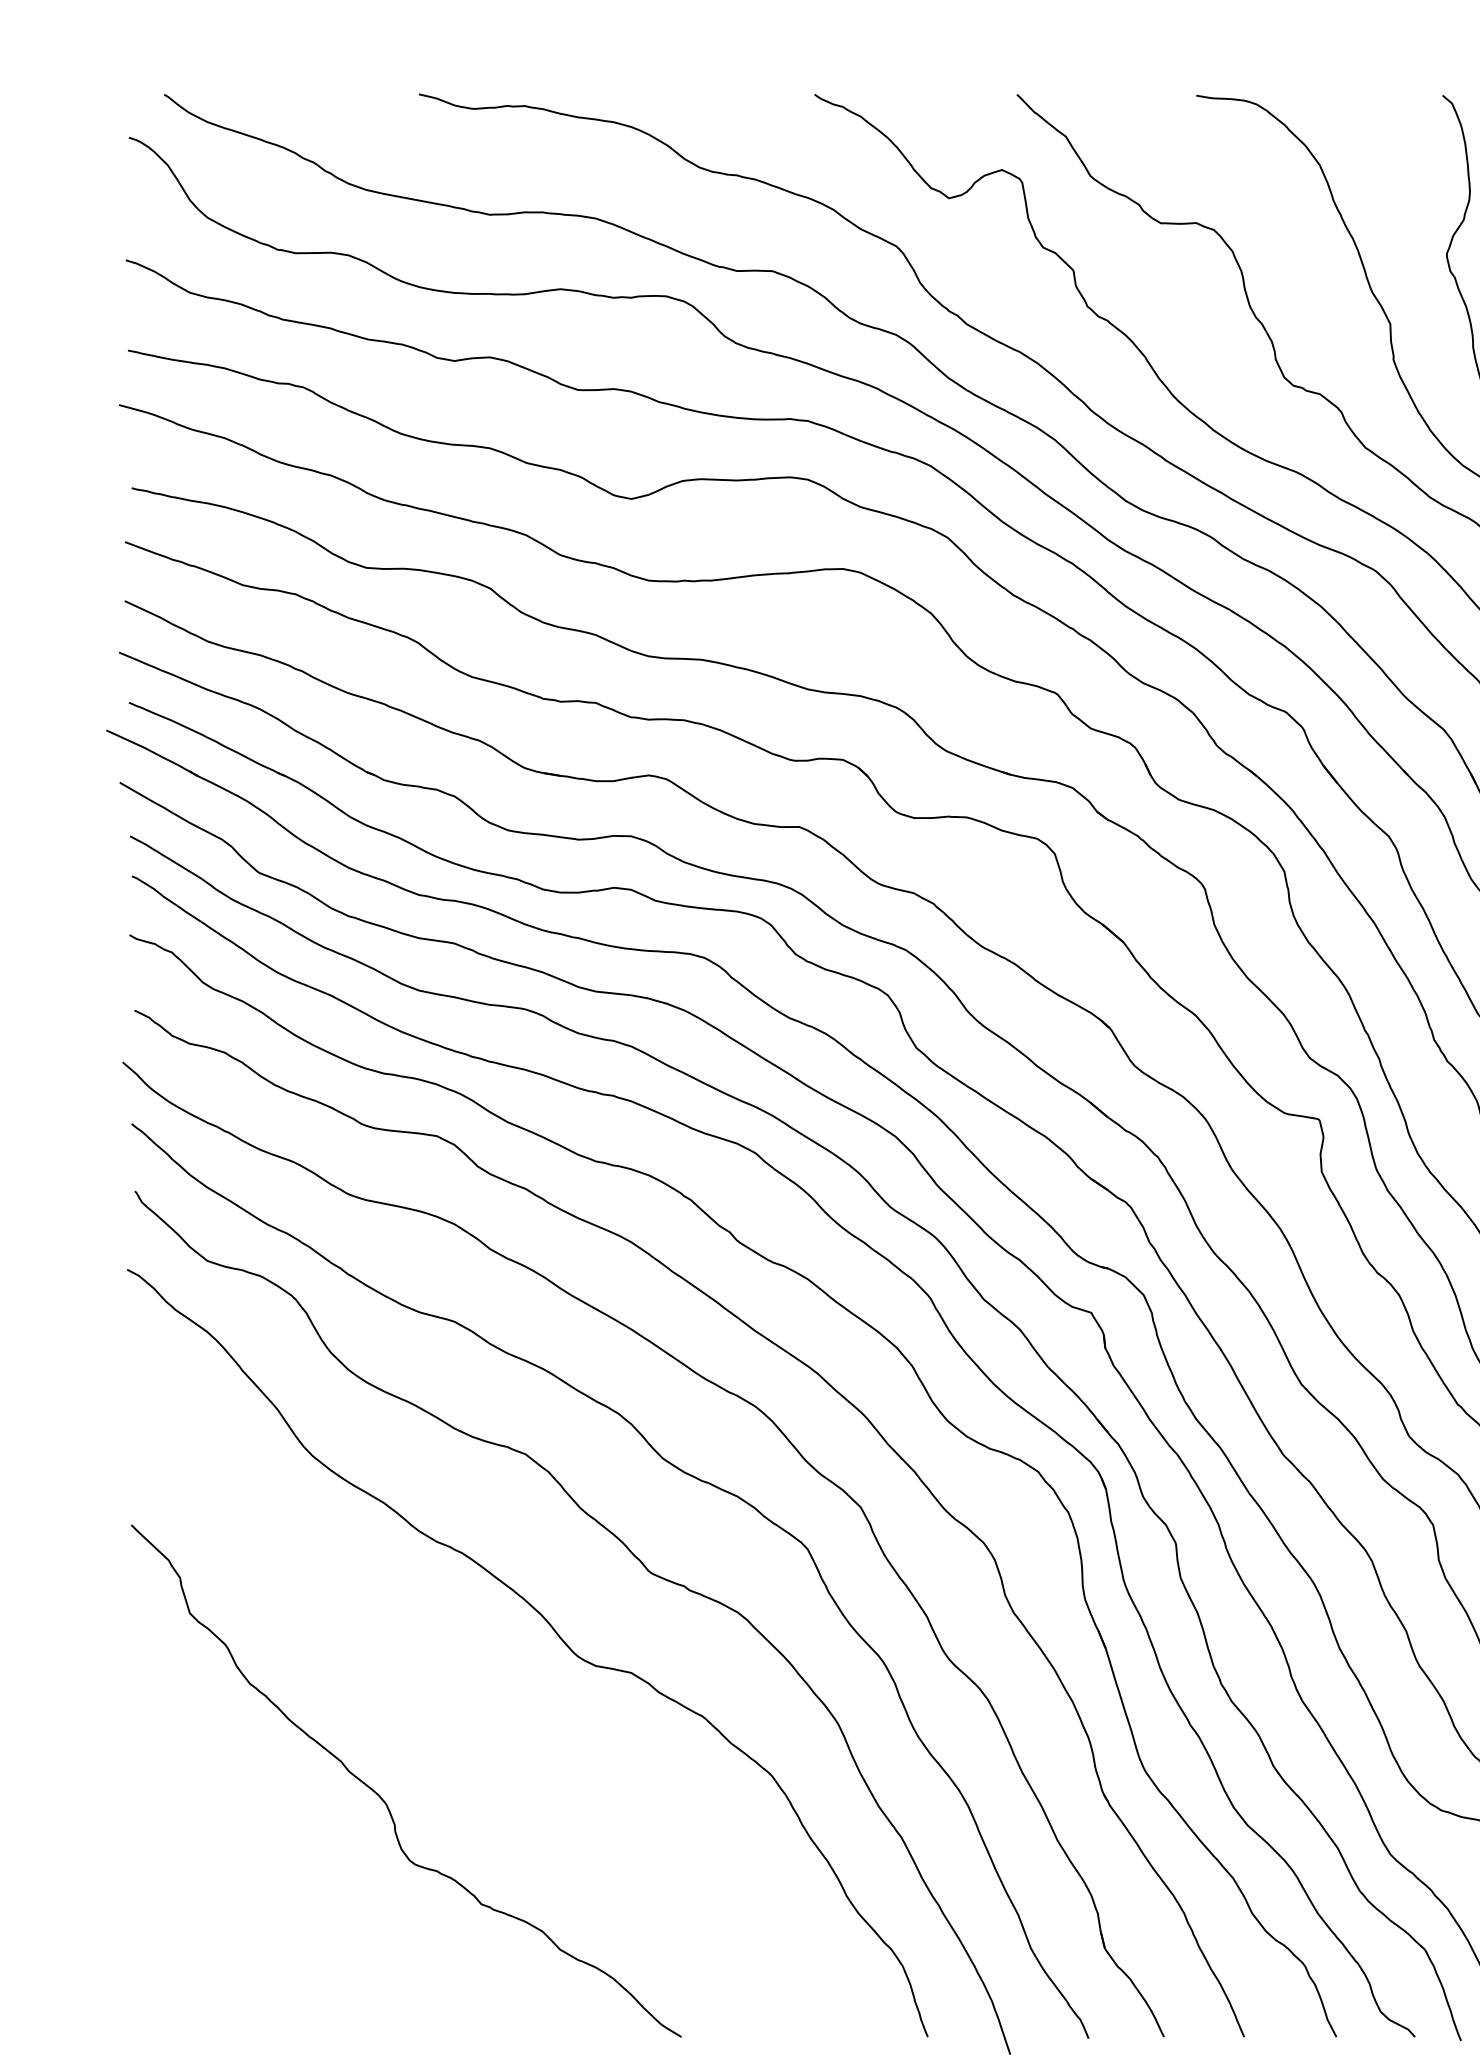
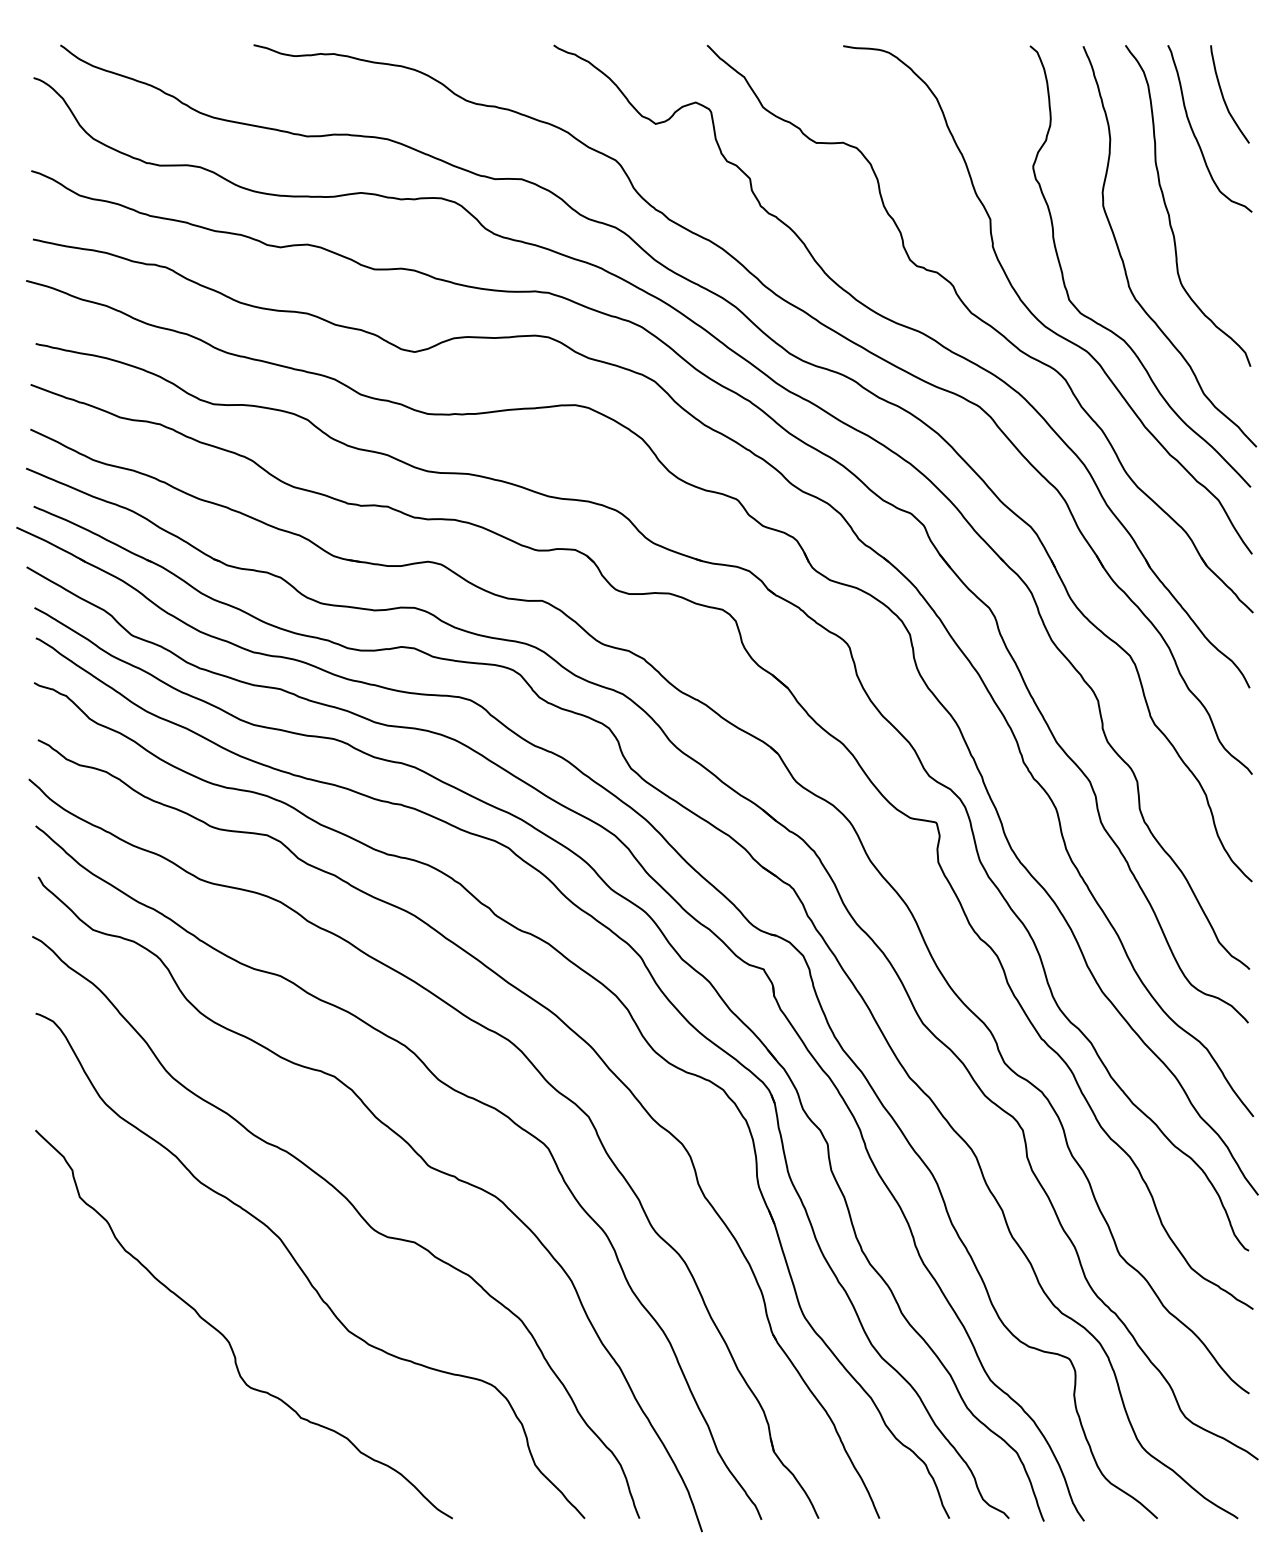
curve: (484, 1709) -> (303, 1270), added

